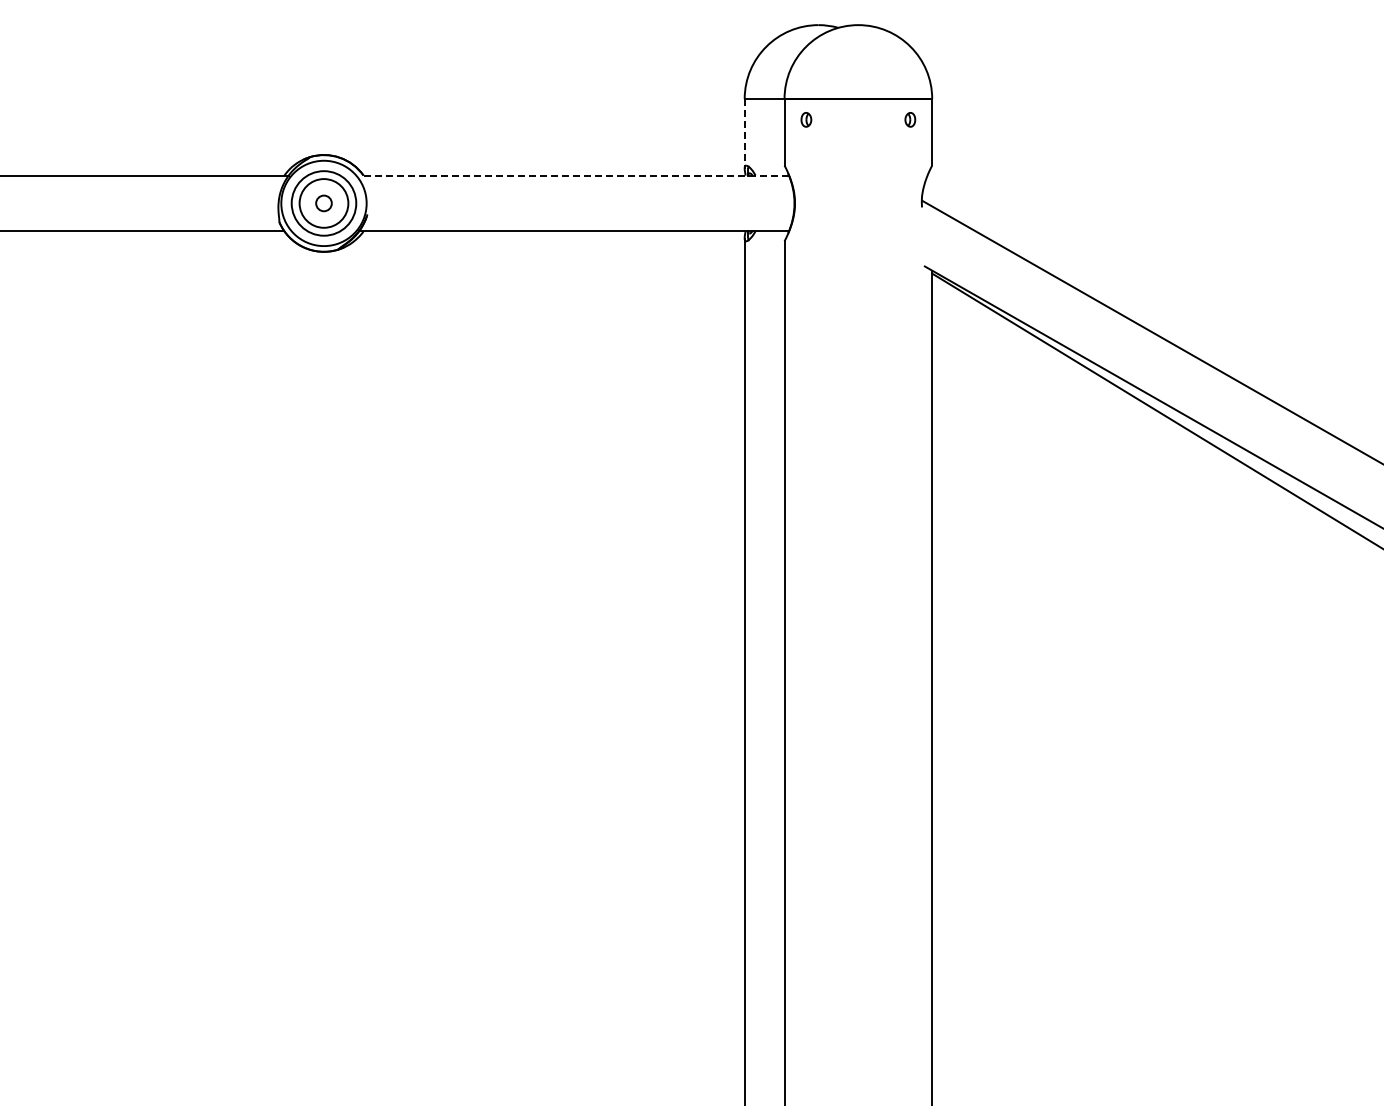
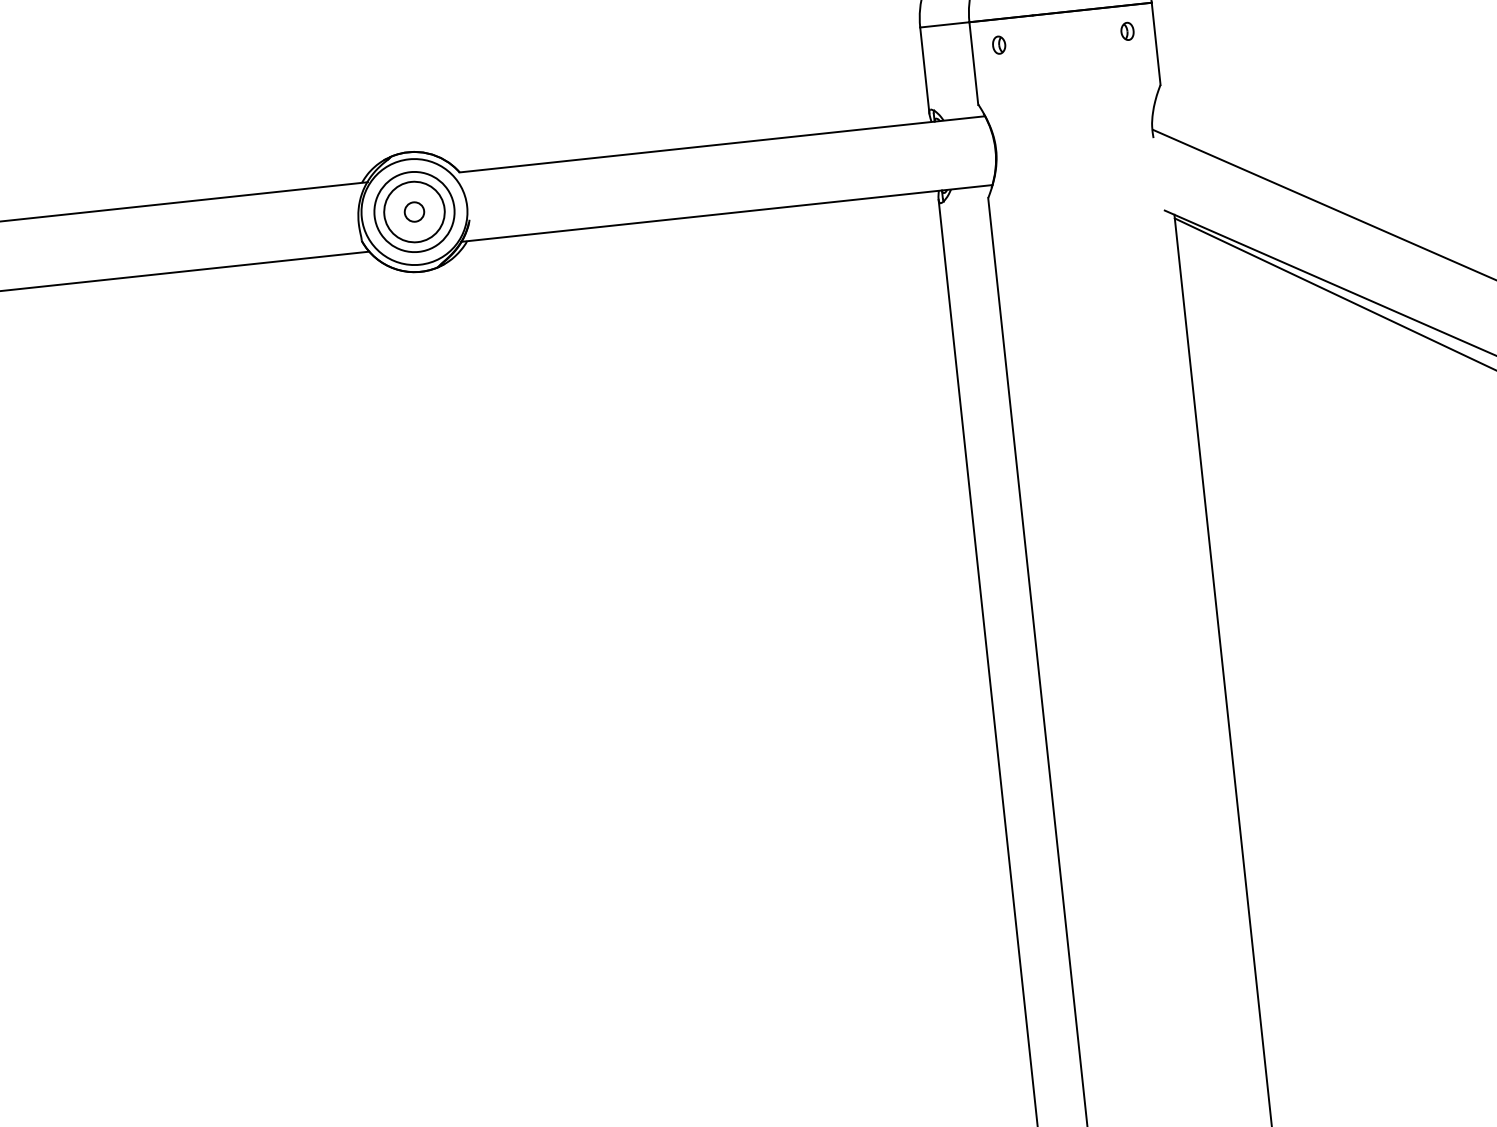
line: (744, 133) -> (924, 70), dashed -> solid
line: (576, 175) -> (722, 144), dashed -> solid

